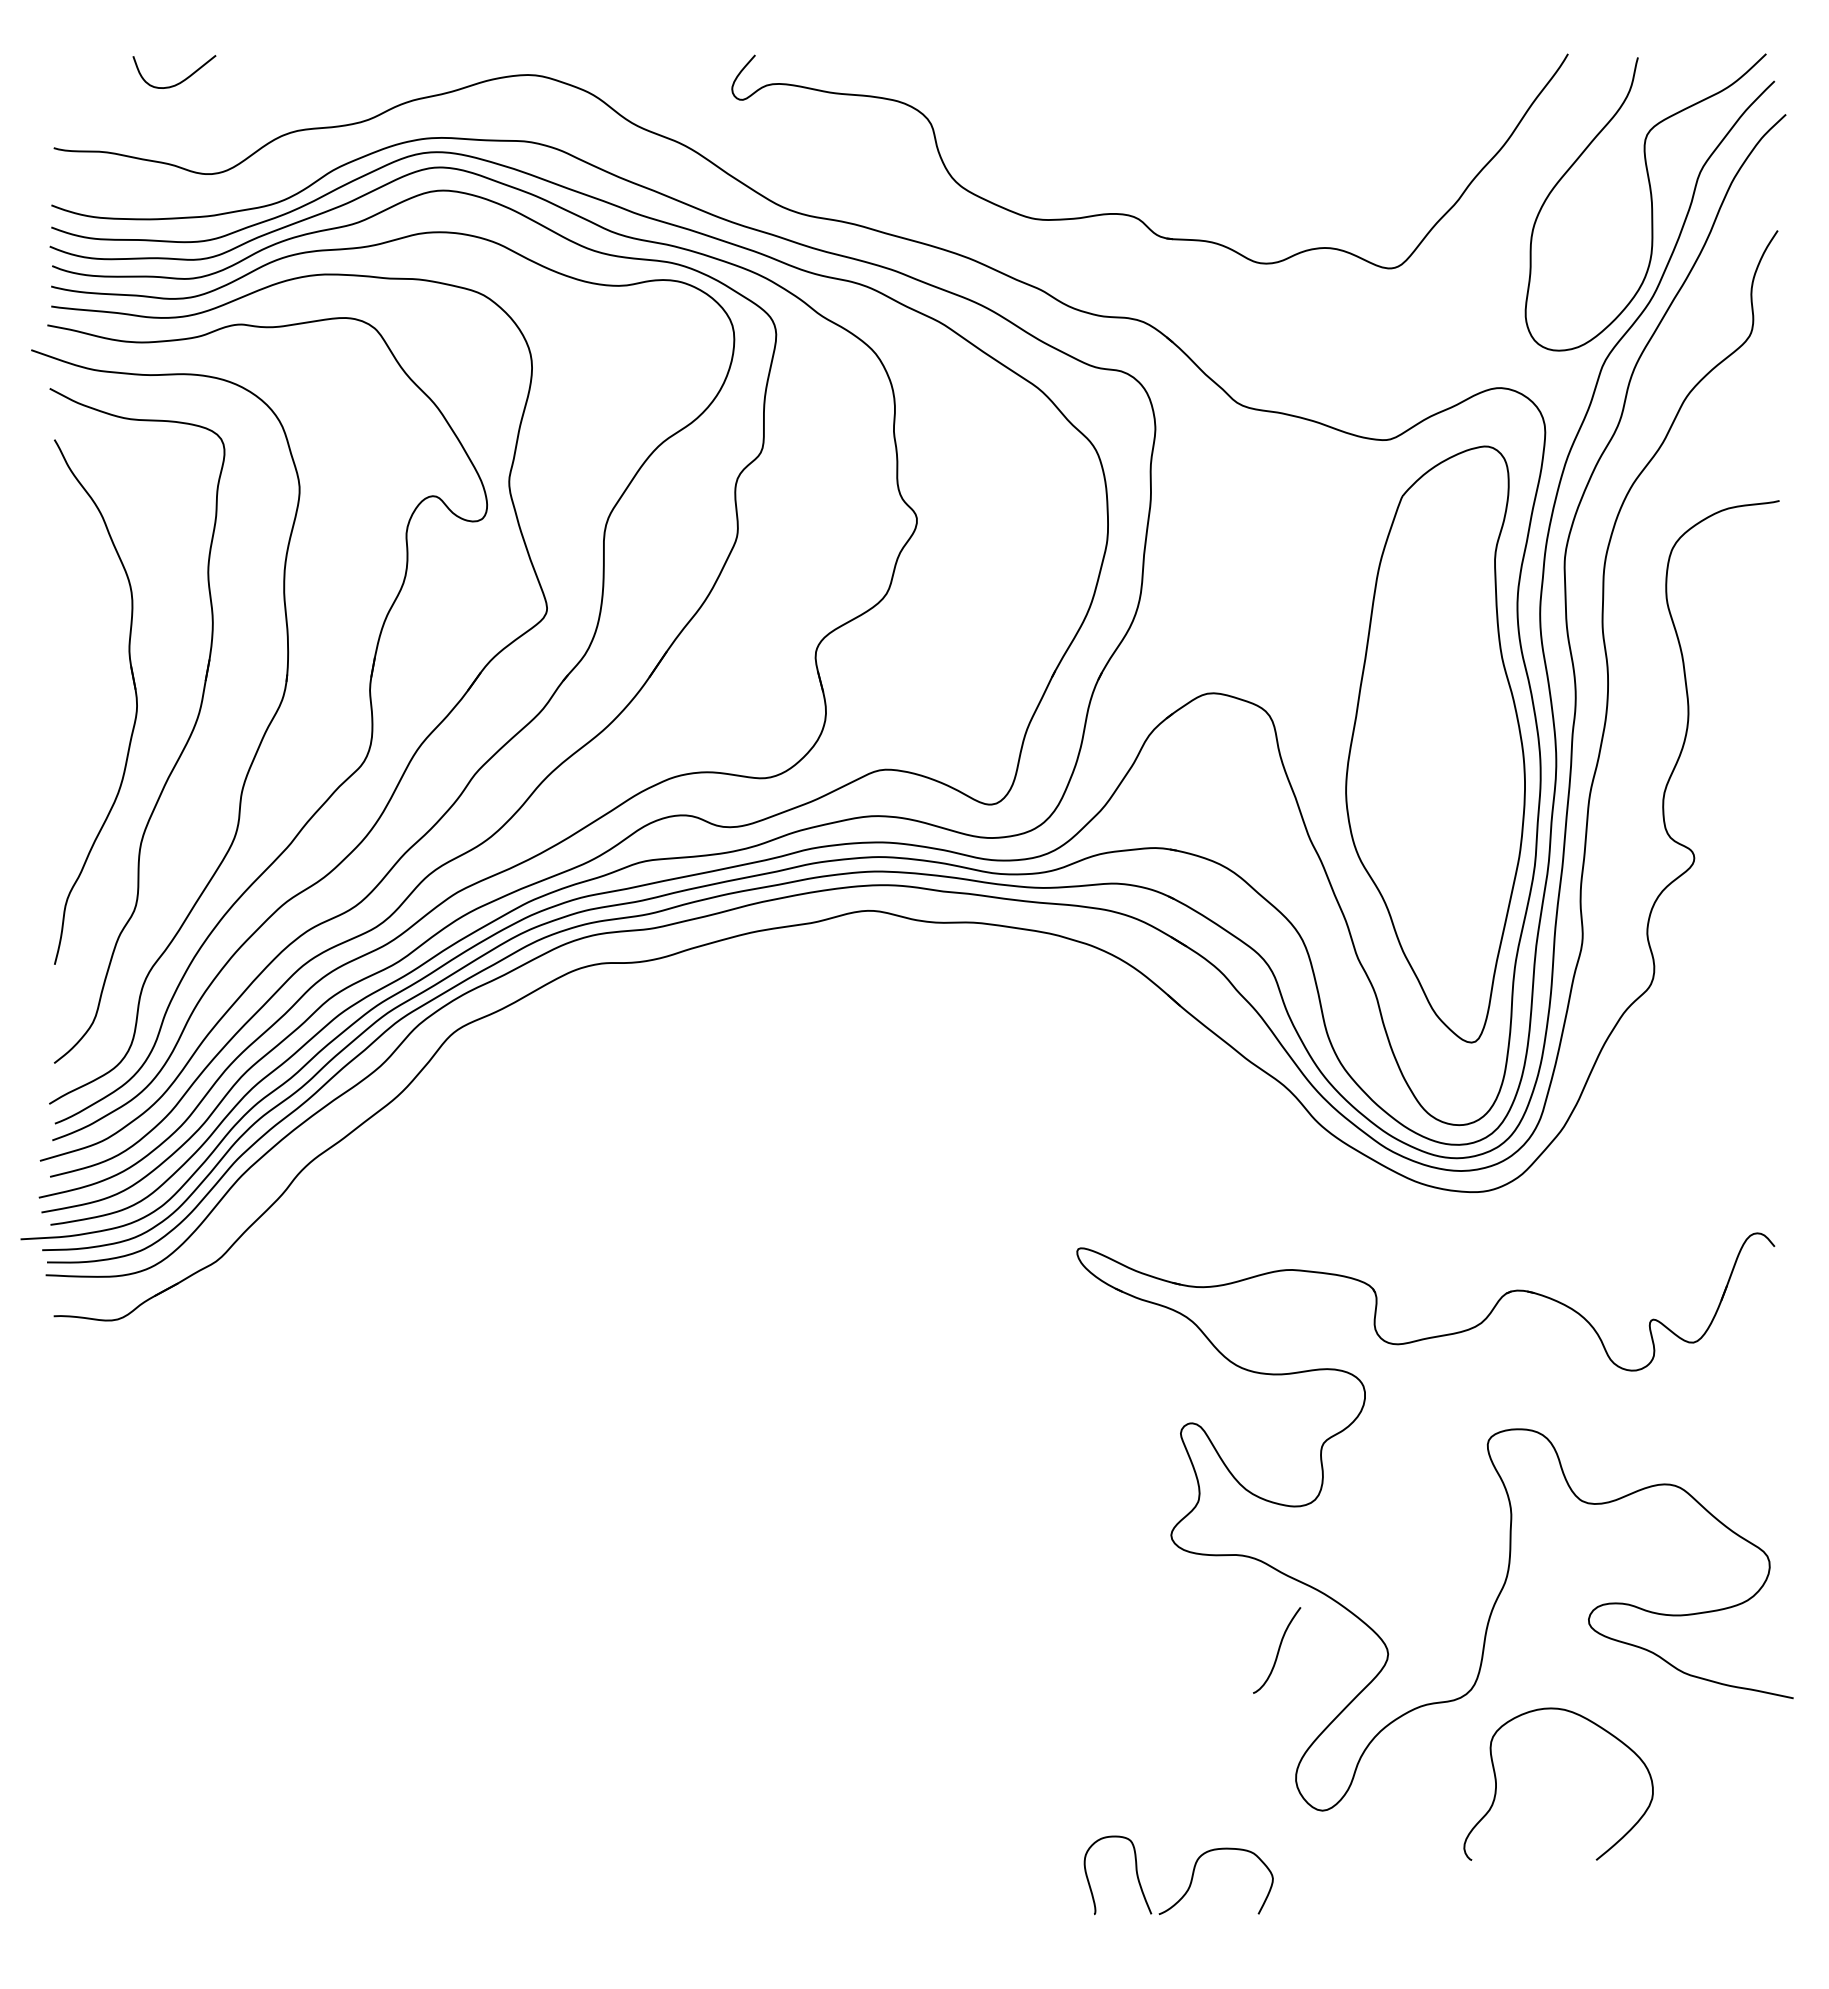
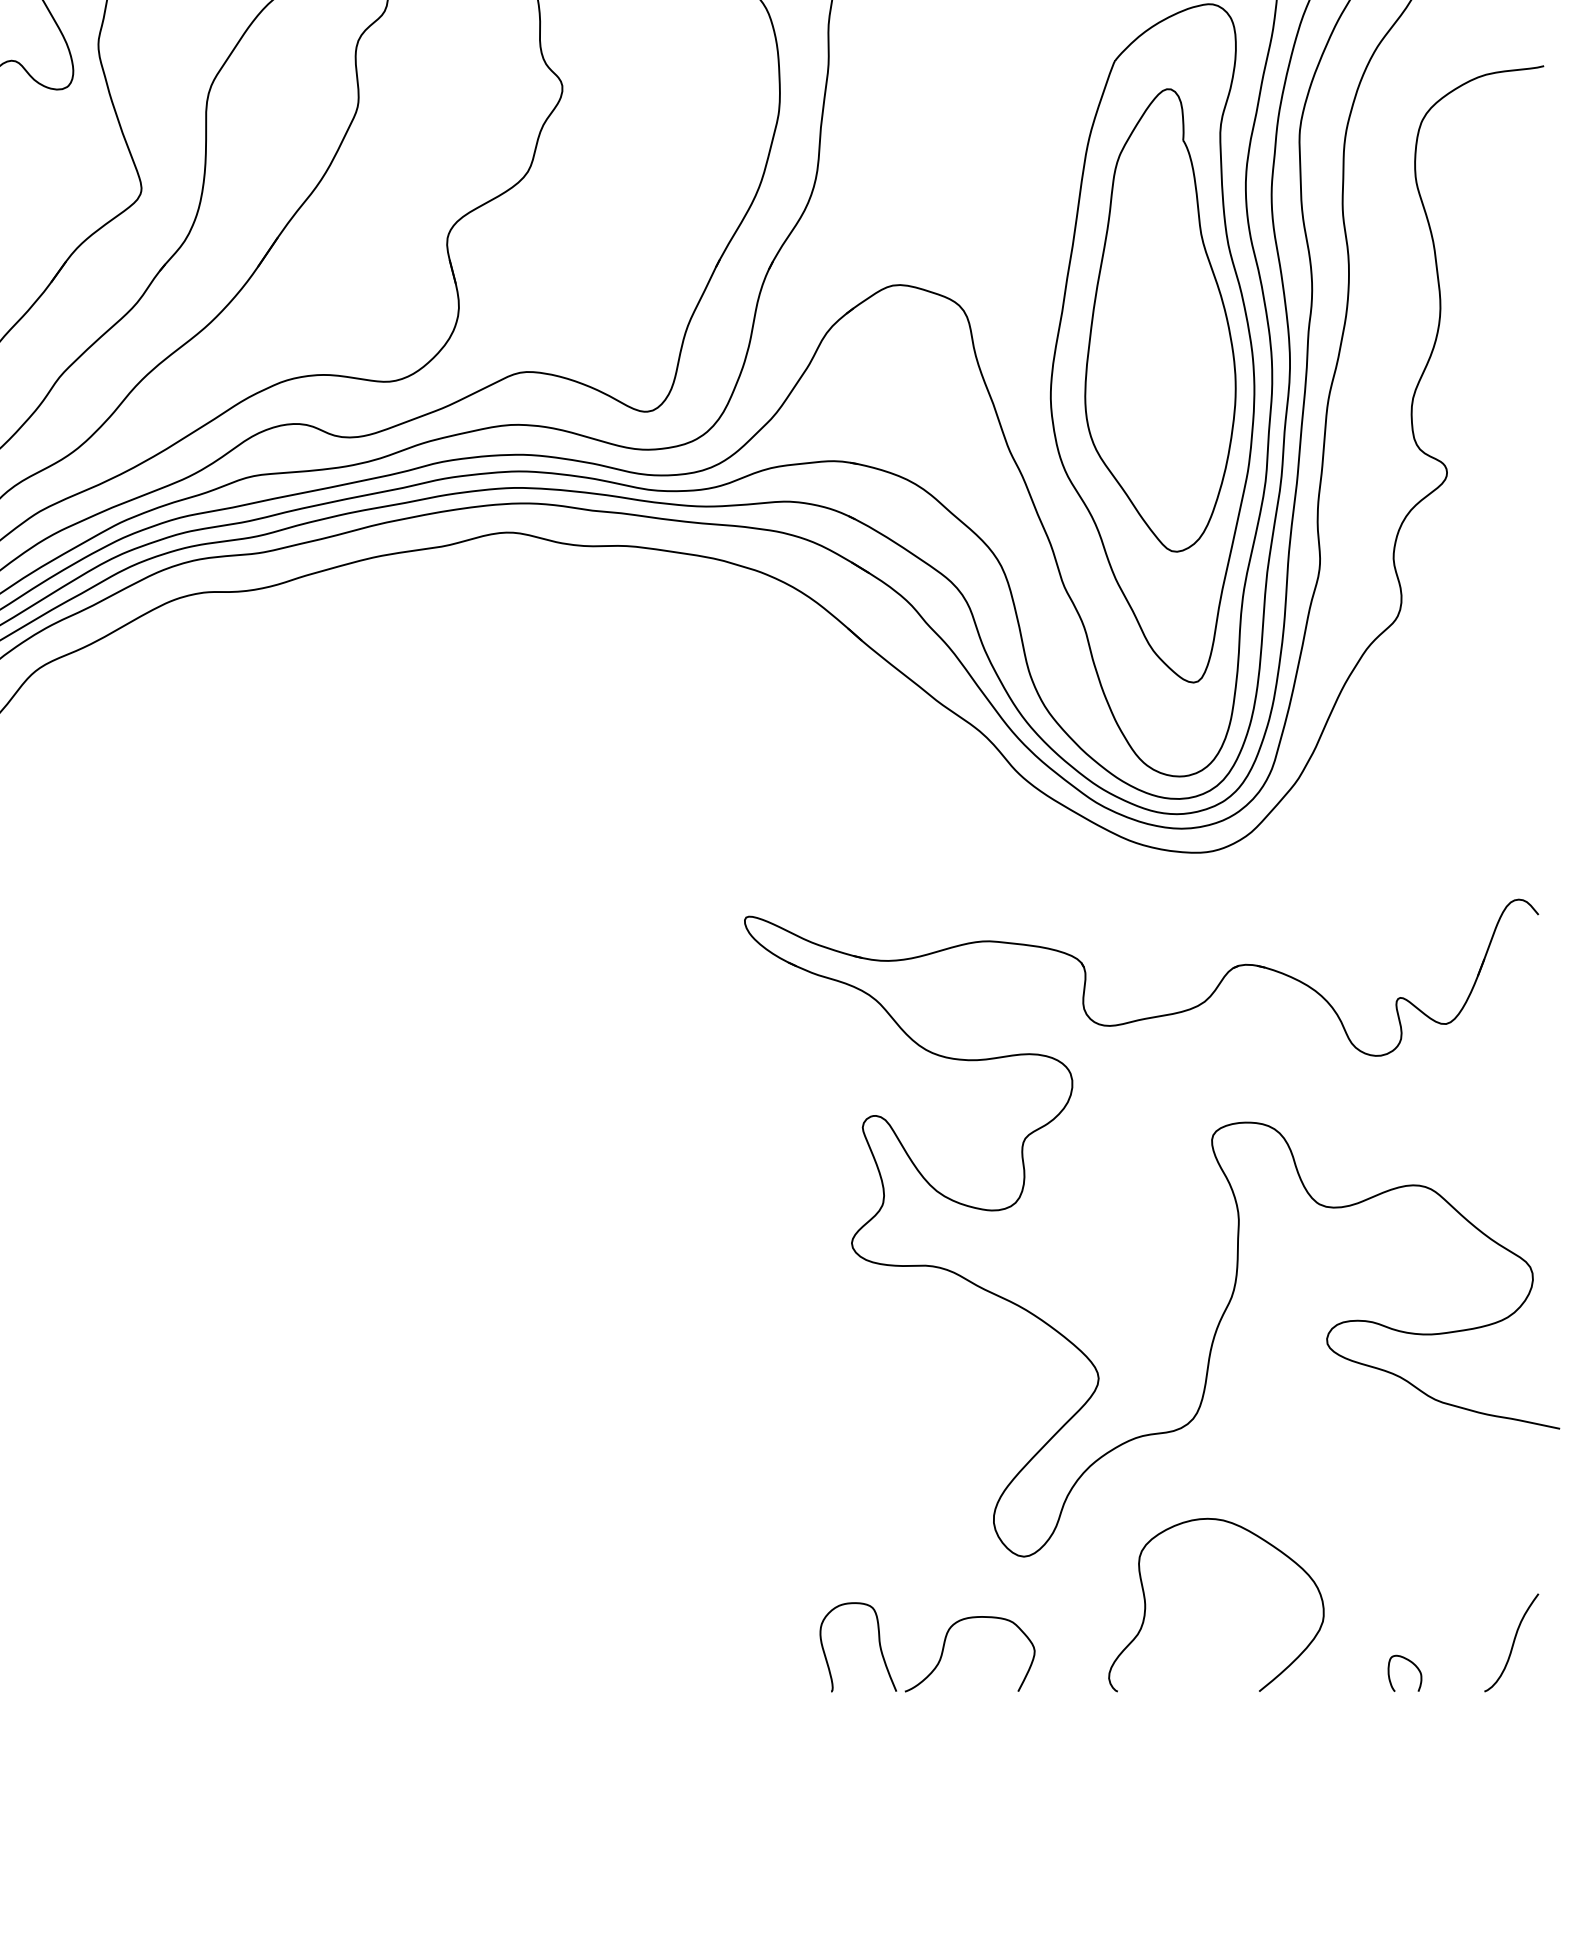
part: (1442, 724) -> (1160, 320), added
curve: (1277, 1650) -> (1512, 1642), moved
curve: (1496, 1783) -> (1145, 1604), moved
part: (1191, 1875) -> (942, 1647), moved
curve: (1662, 1904) -> (1410, 1663), added

